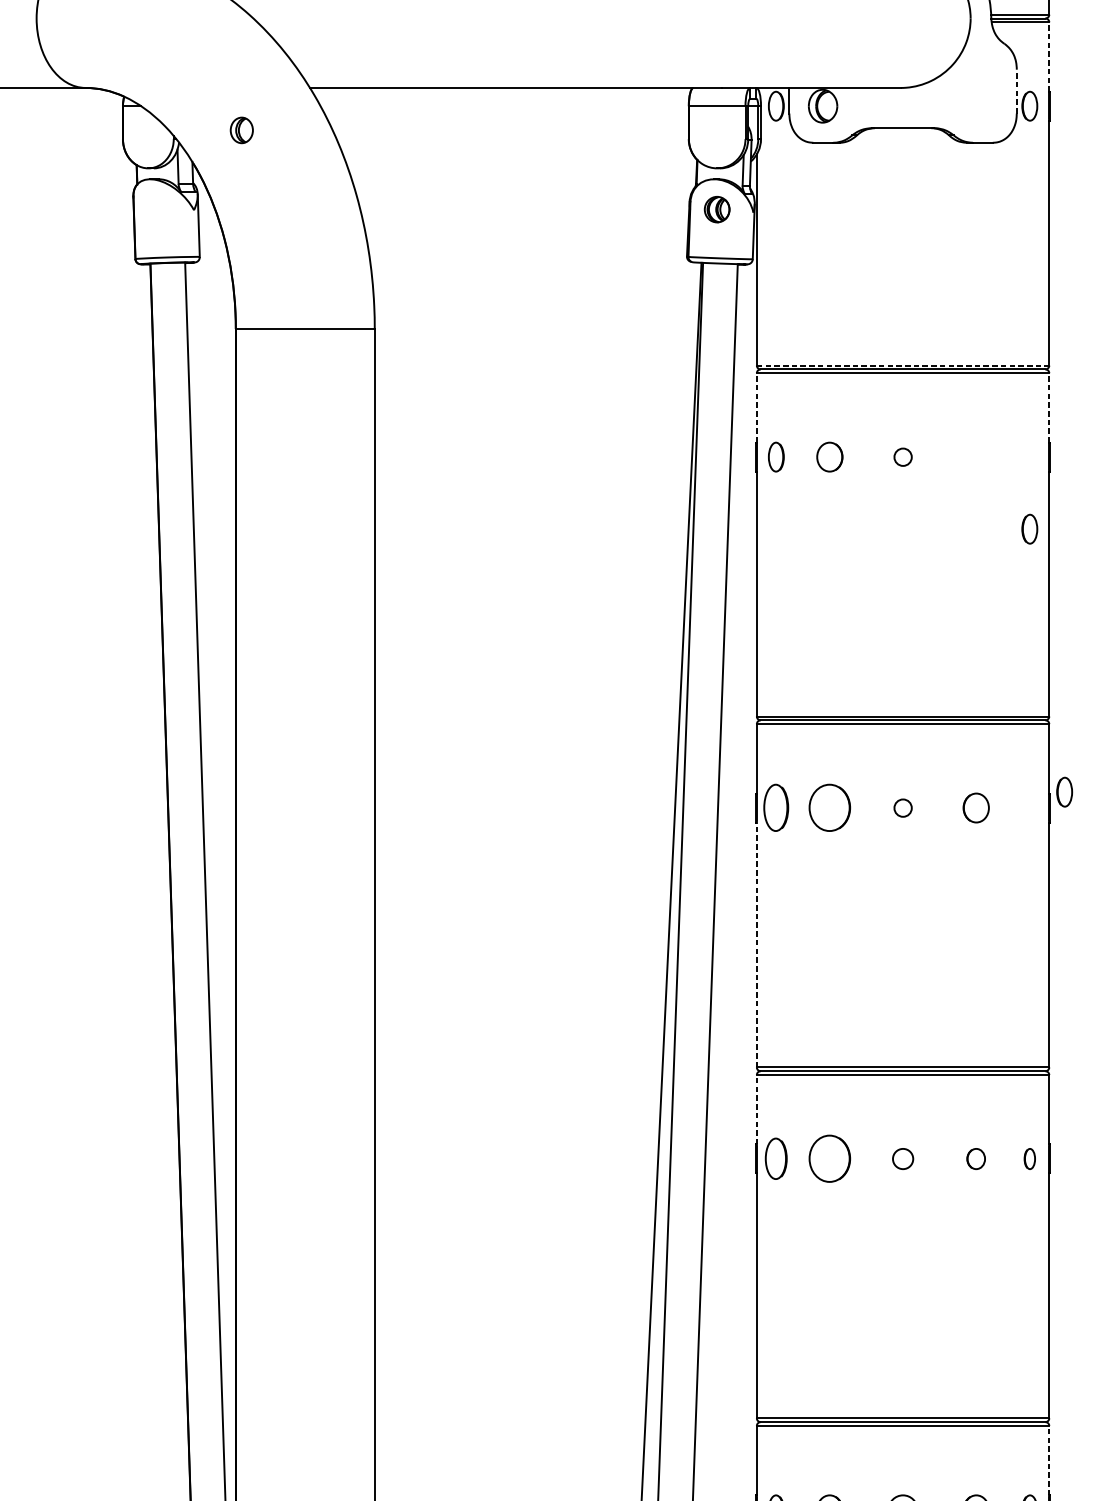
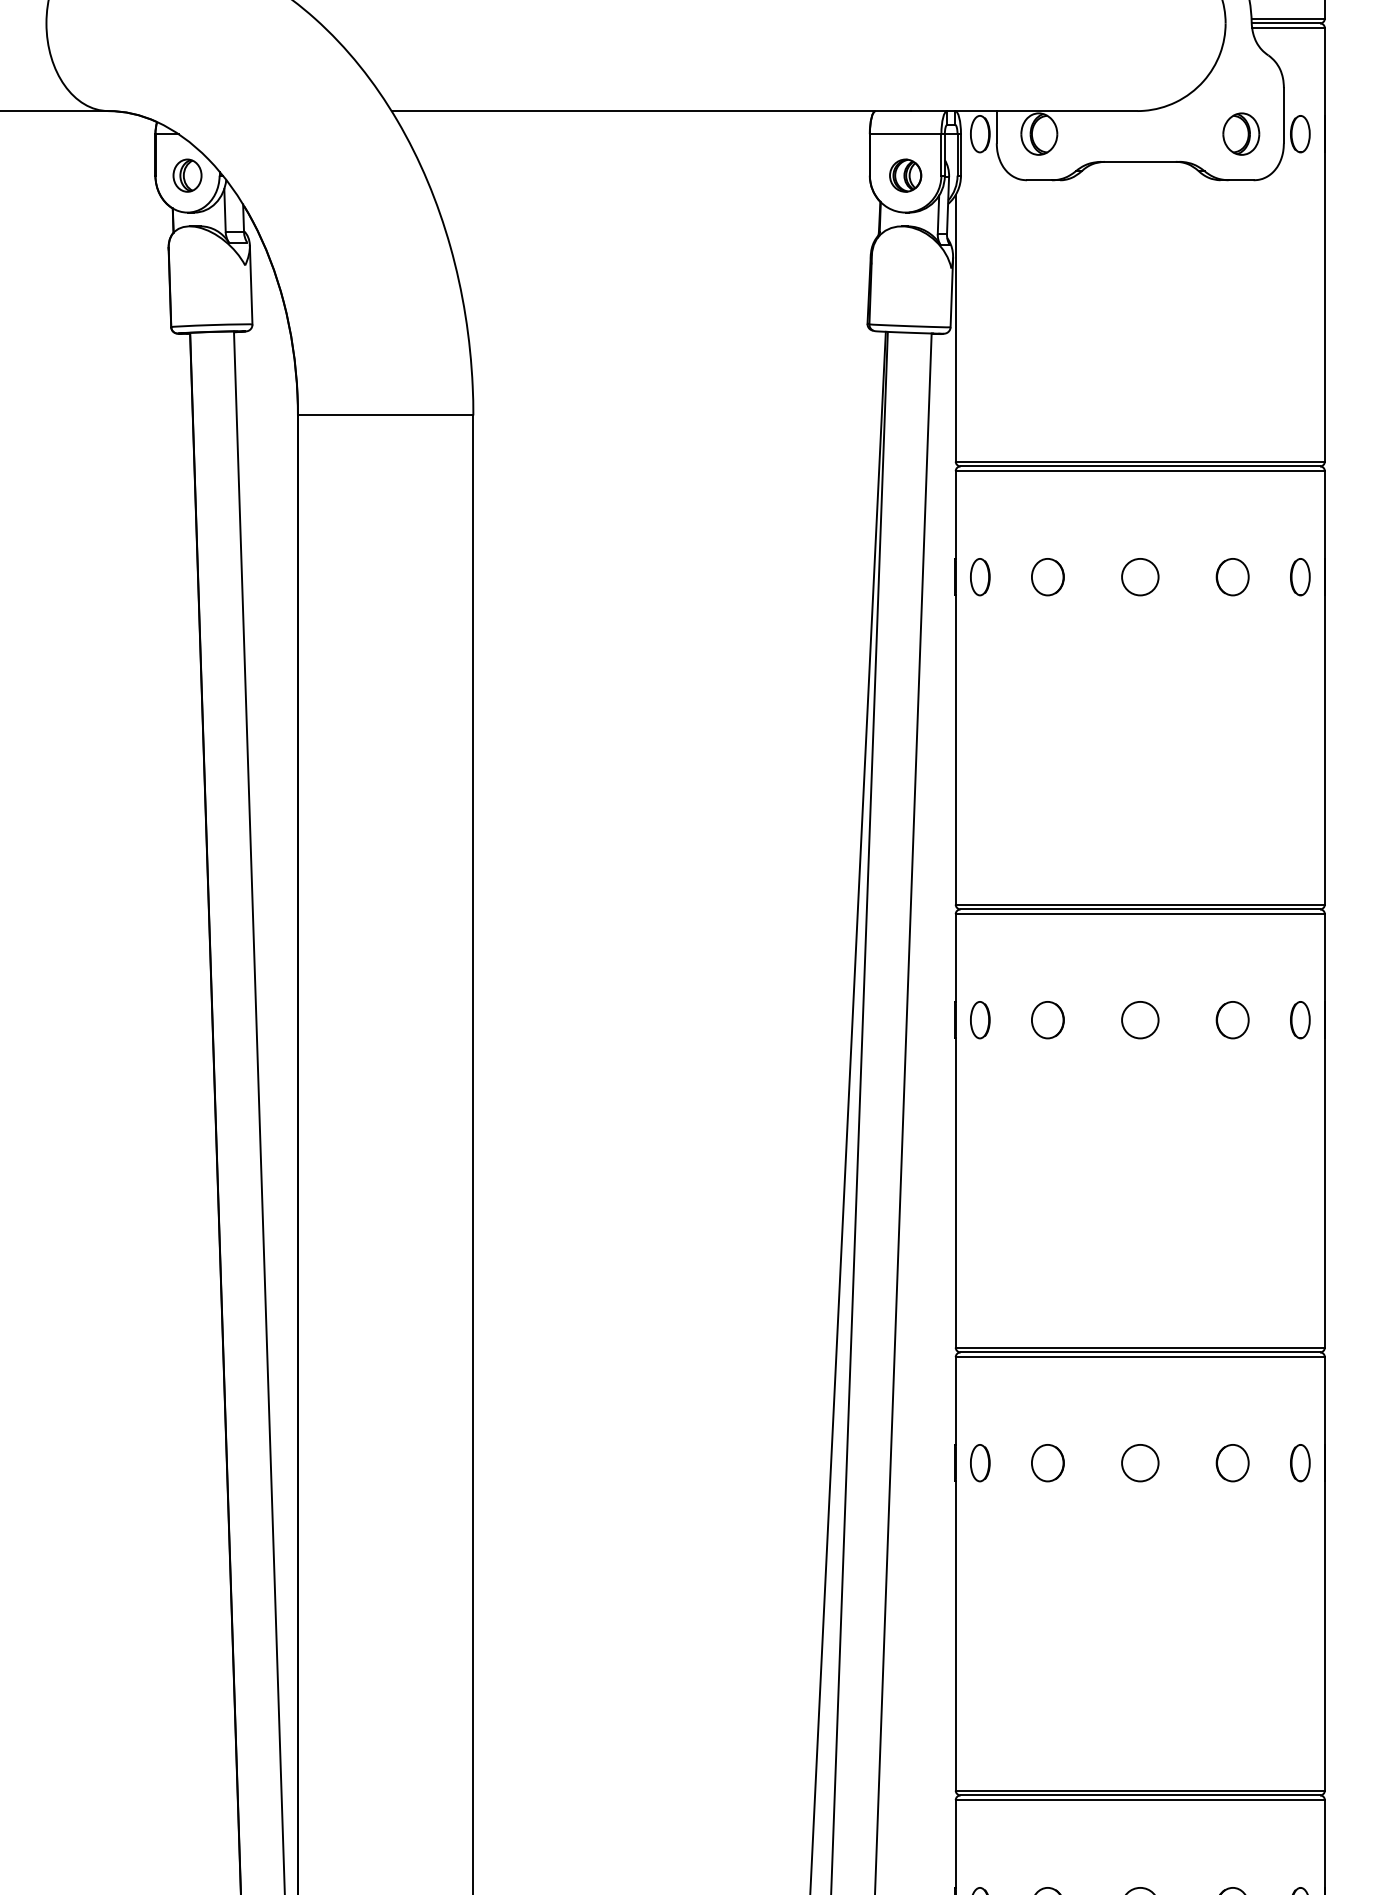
line: (1048, 57) -> (1324, 72), dashed -> solid
line: (1016, 91) -> (1283, 115), dashed -> solid
part: (983, 105) -> (1241, 133), added
part: (241, 130) -> (187, 175), moved
part: (717, 209) -> (905, 175), moved
line: (903, 365) -> (1140, 461), dashed -> solid
line: (756, 408) -> (955, 515), dashed -> solid
line: (1048, 408) -> (1324, 515), dashed -> solid
circle: (903, 457) -> (1140, 577), size x1.67
part: (976, 457) -> (1232, 577), added
part: (1029, 529) -> (1300, 577), moved
part: (1064, 792) -> (1300, 1020), moved
part: (776, 808) -> (980, 1020), size x0.62
part: (829, 808) -> (1047, 1020), size x0.62
circle: (903, 808) -> (1140, 1020), size x1.67
line: (756, 945) -> (955, 1193), dashed -> solid
line: (756, 1110) -> (955, 1401), dashed -> solid
part: (776, 1159) -> (980, 1463), size x0.71
part: (829, 1159) -> (1047, 1463), size x0.62
circle: (903, 1159) -> (1140, 1463), size x1.43
part: (976, 1159) -> (1232, 1463), size x1.43
part: (1029, 1159) -> (1300, 1463), size x1.43
line: (1048, 1461) -> (1324, 1844), dashed -> solid

